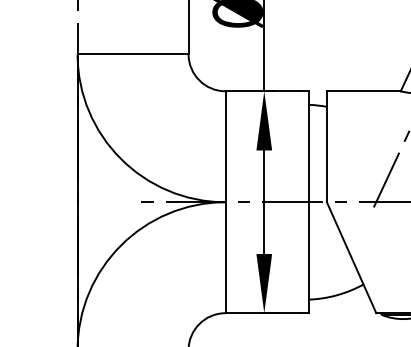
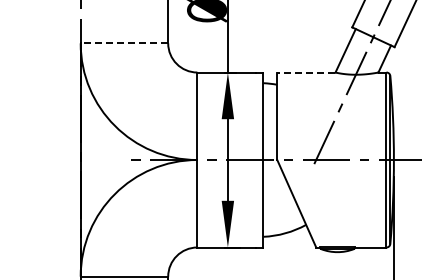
line: (133, 54) -> (124, 43), solid -> dashed
line: (362, 91) -> (305, 72), solid -> dashed

